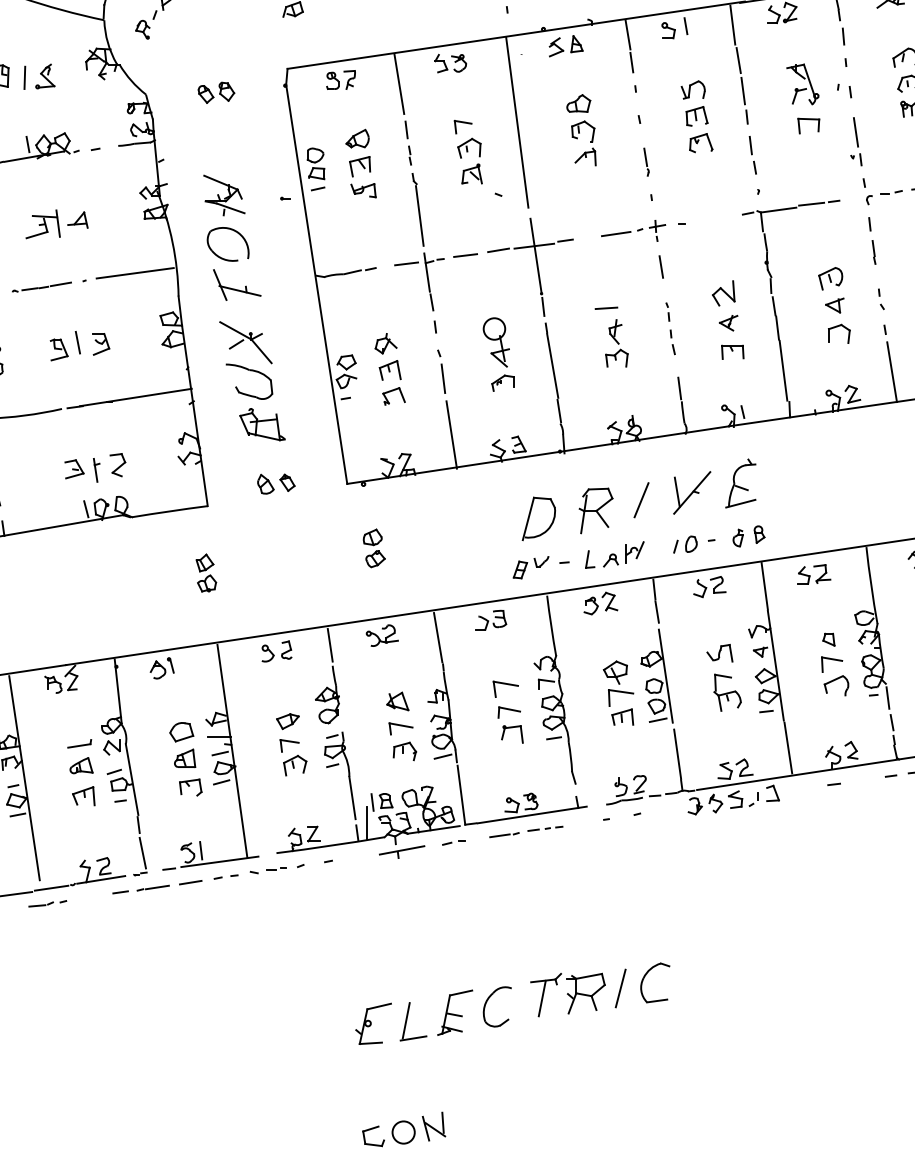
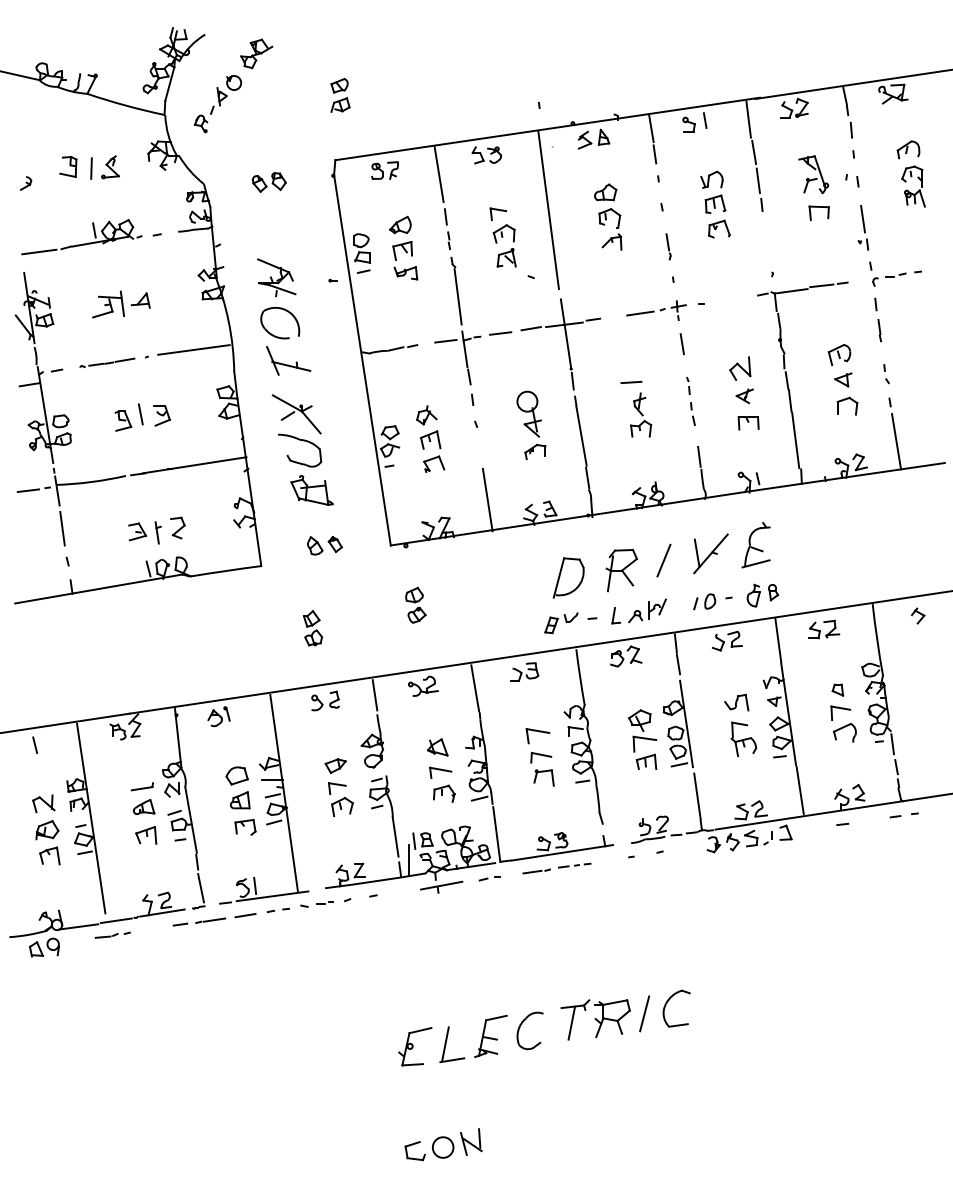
part: (753, 155) -> (767, 240), removed
line: (442, 378) -> (479, 447), removed
part: (738, 537) -> (753, 595), size x1.4
part: (205, 573) -> (312, 628), moved

